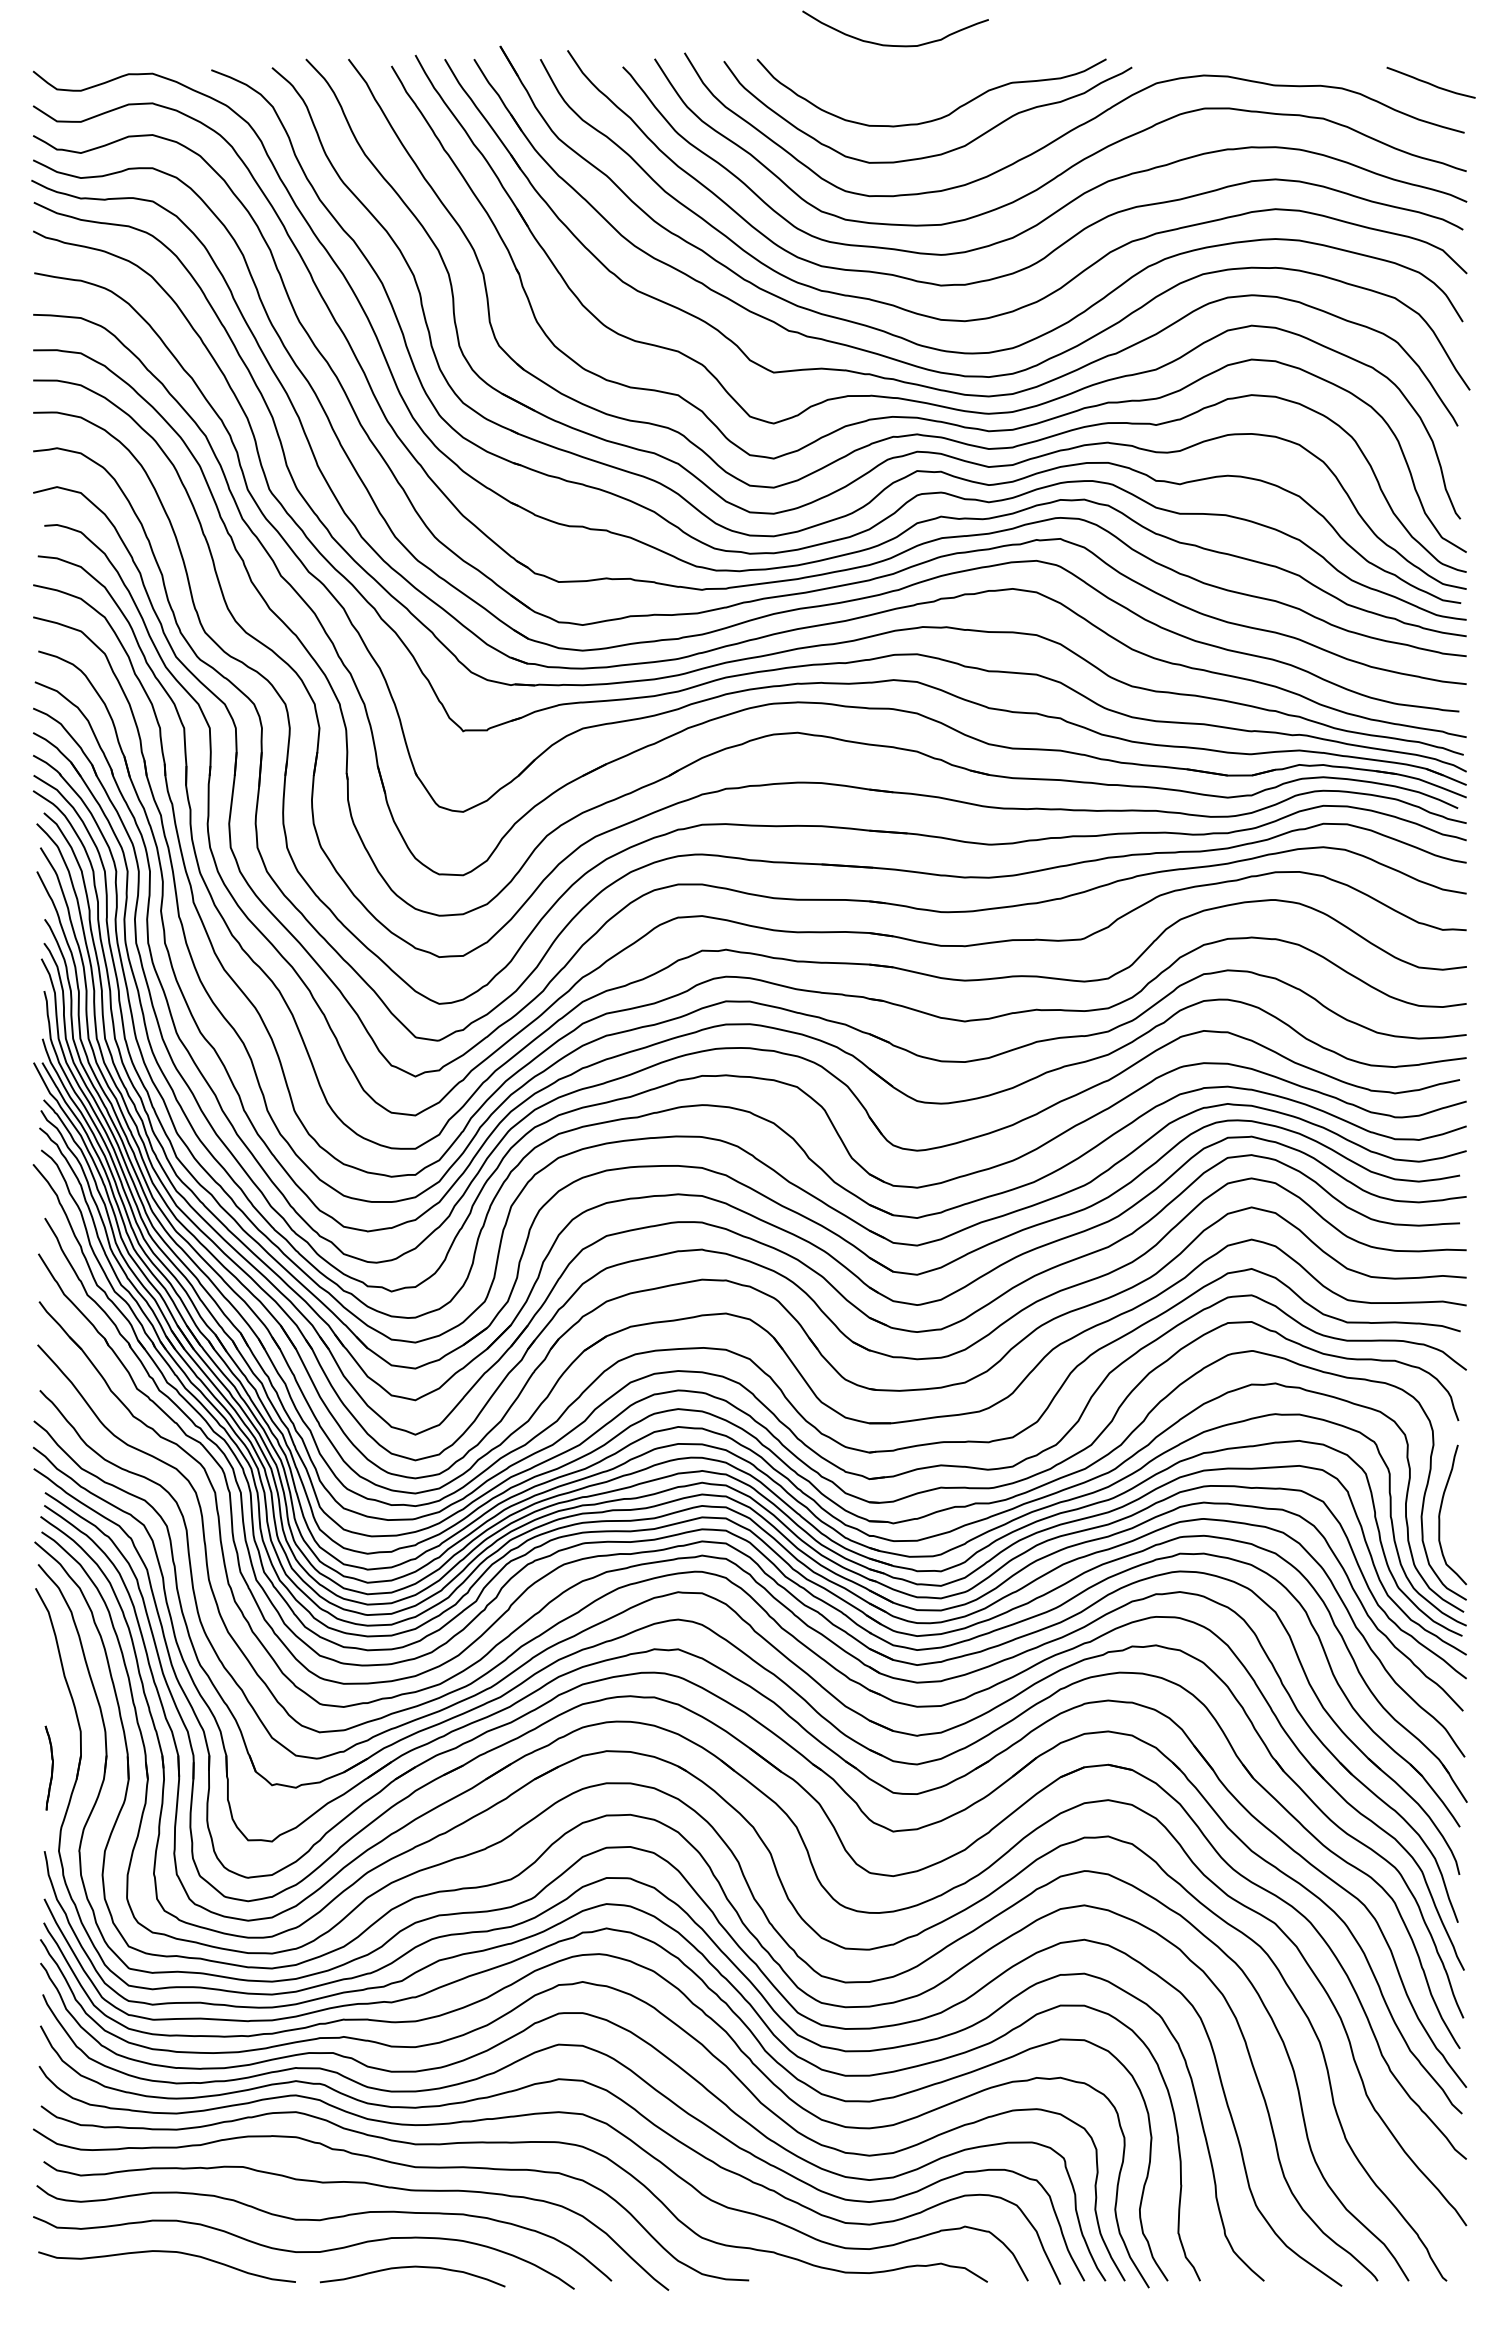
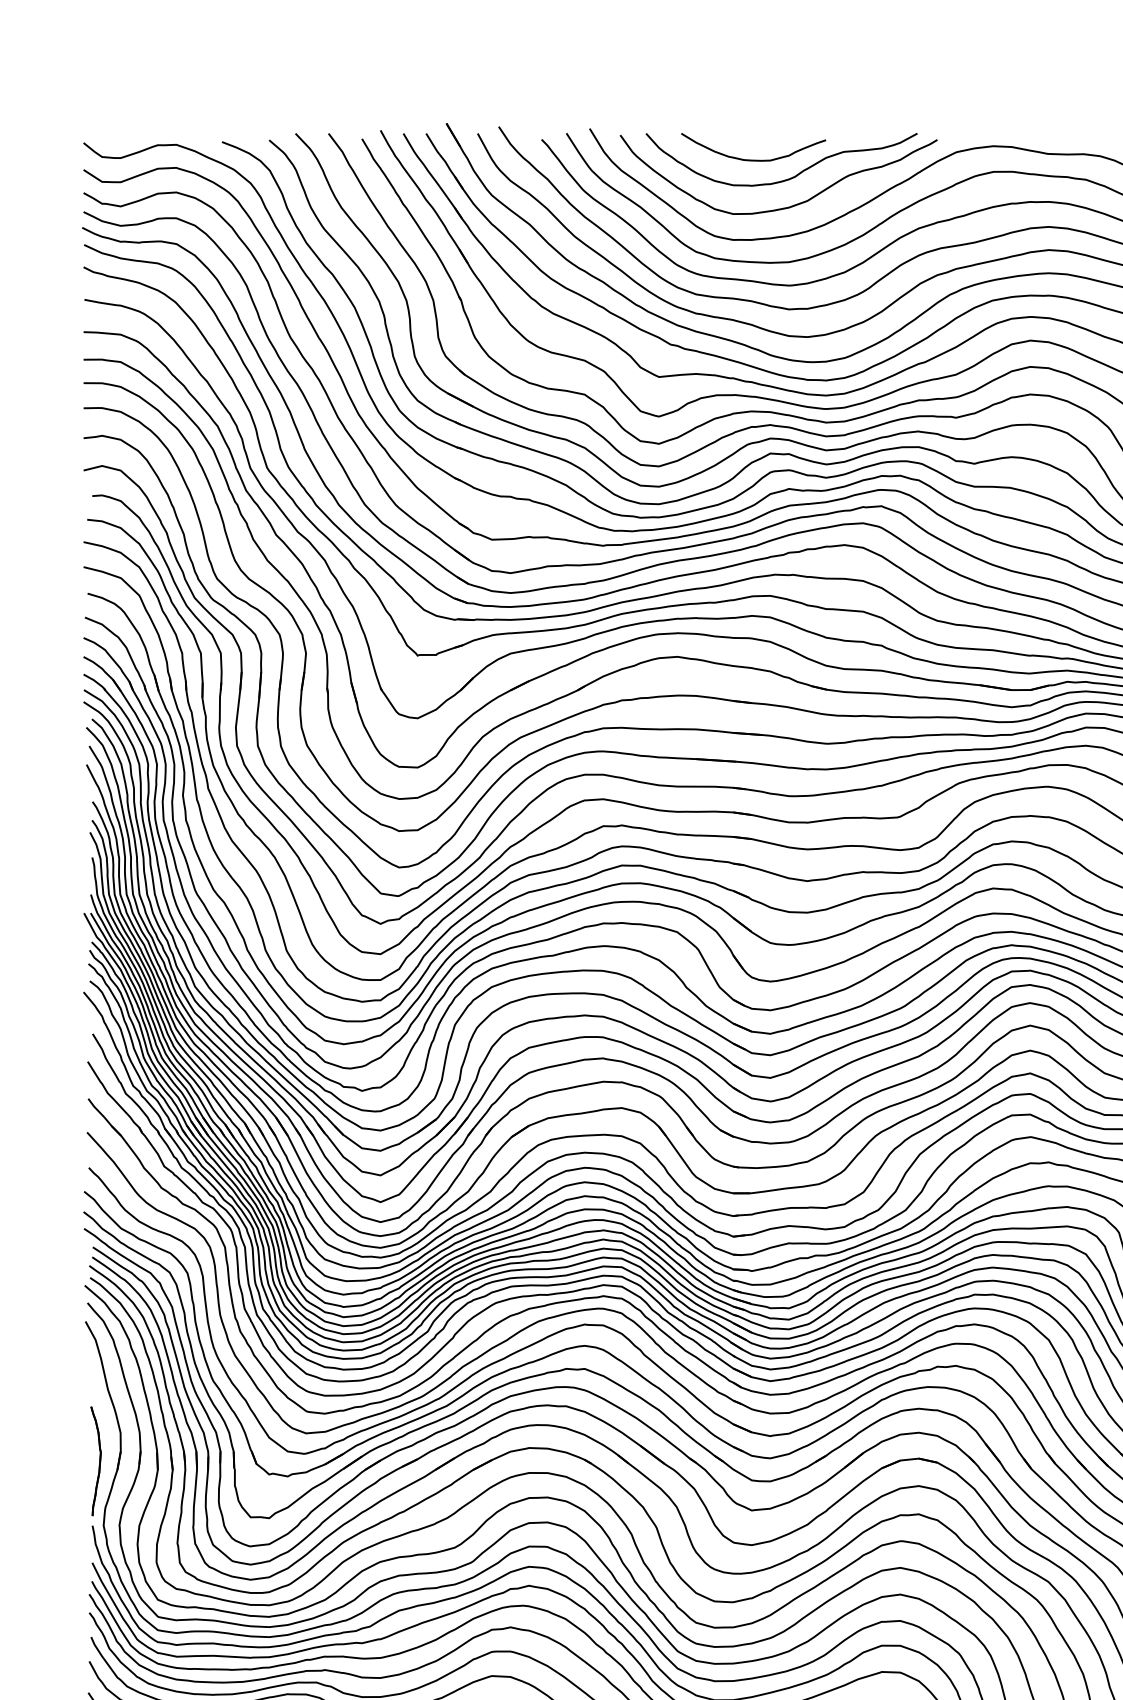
curve: (890, 44) -> (749, 159), moved
part: (49, 1767) -> (96, 1460), size x1.67

